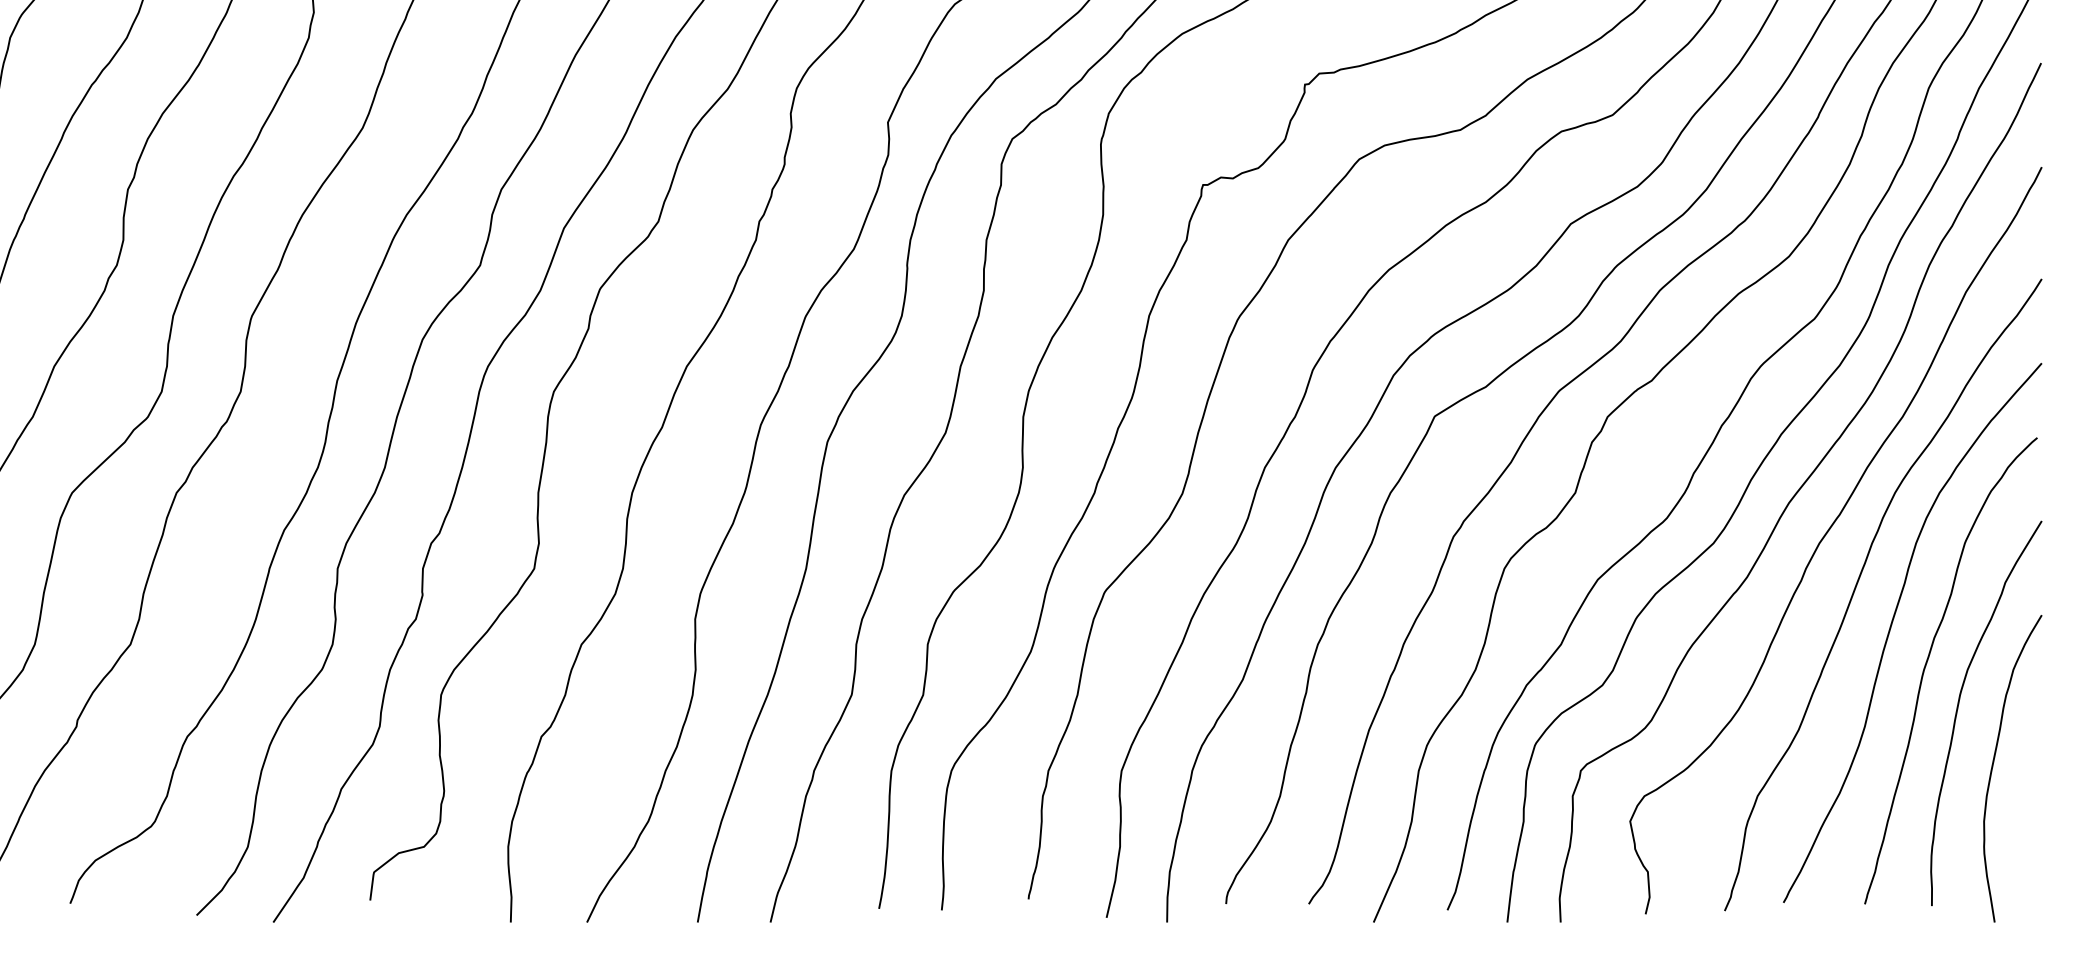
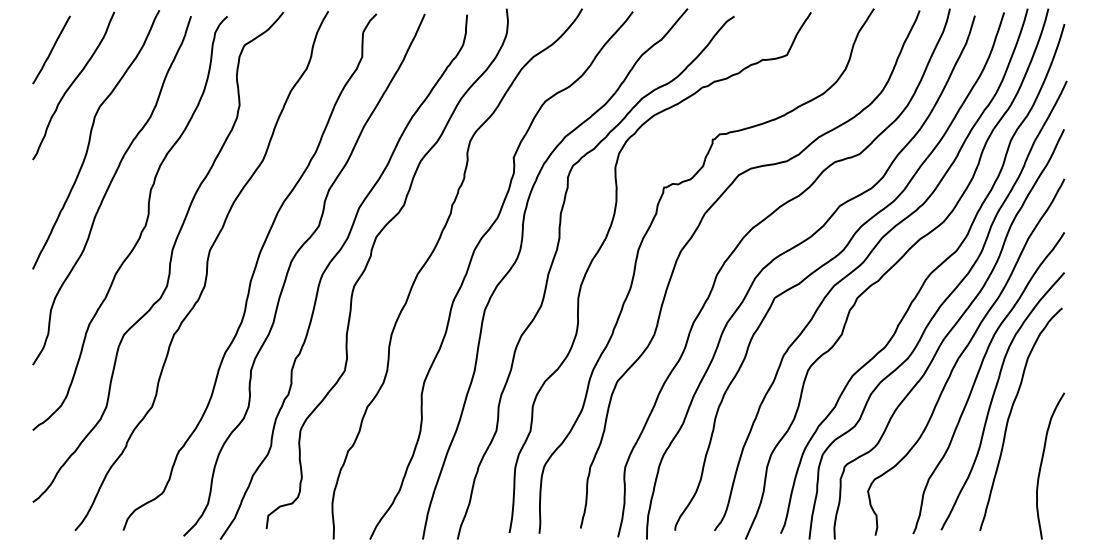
curve: (1960, 708) -> (1025, 437), removed

